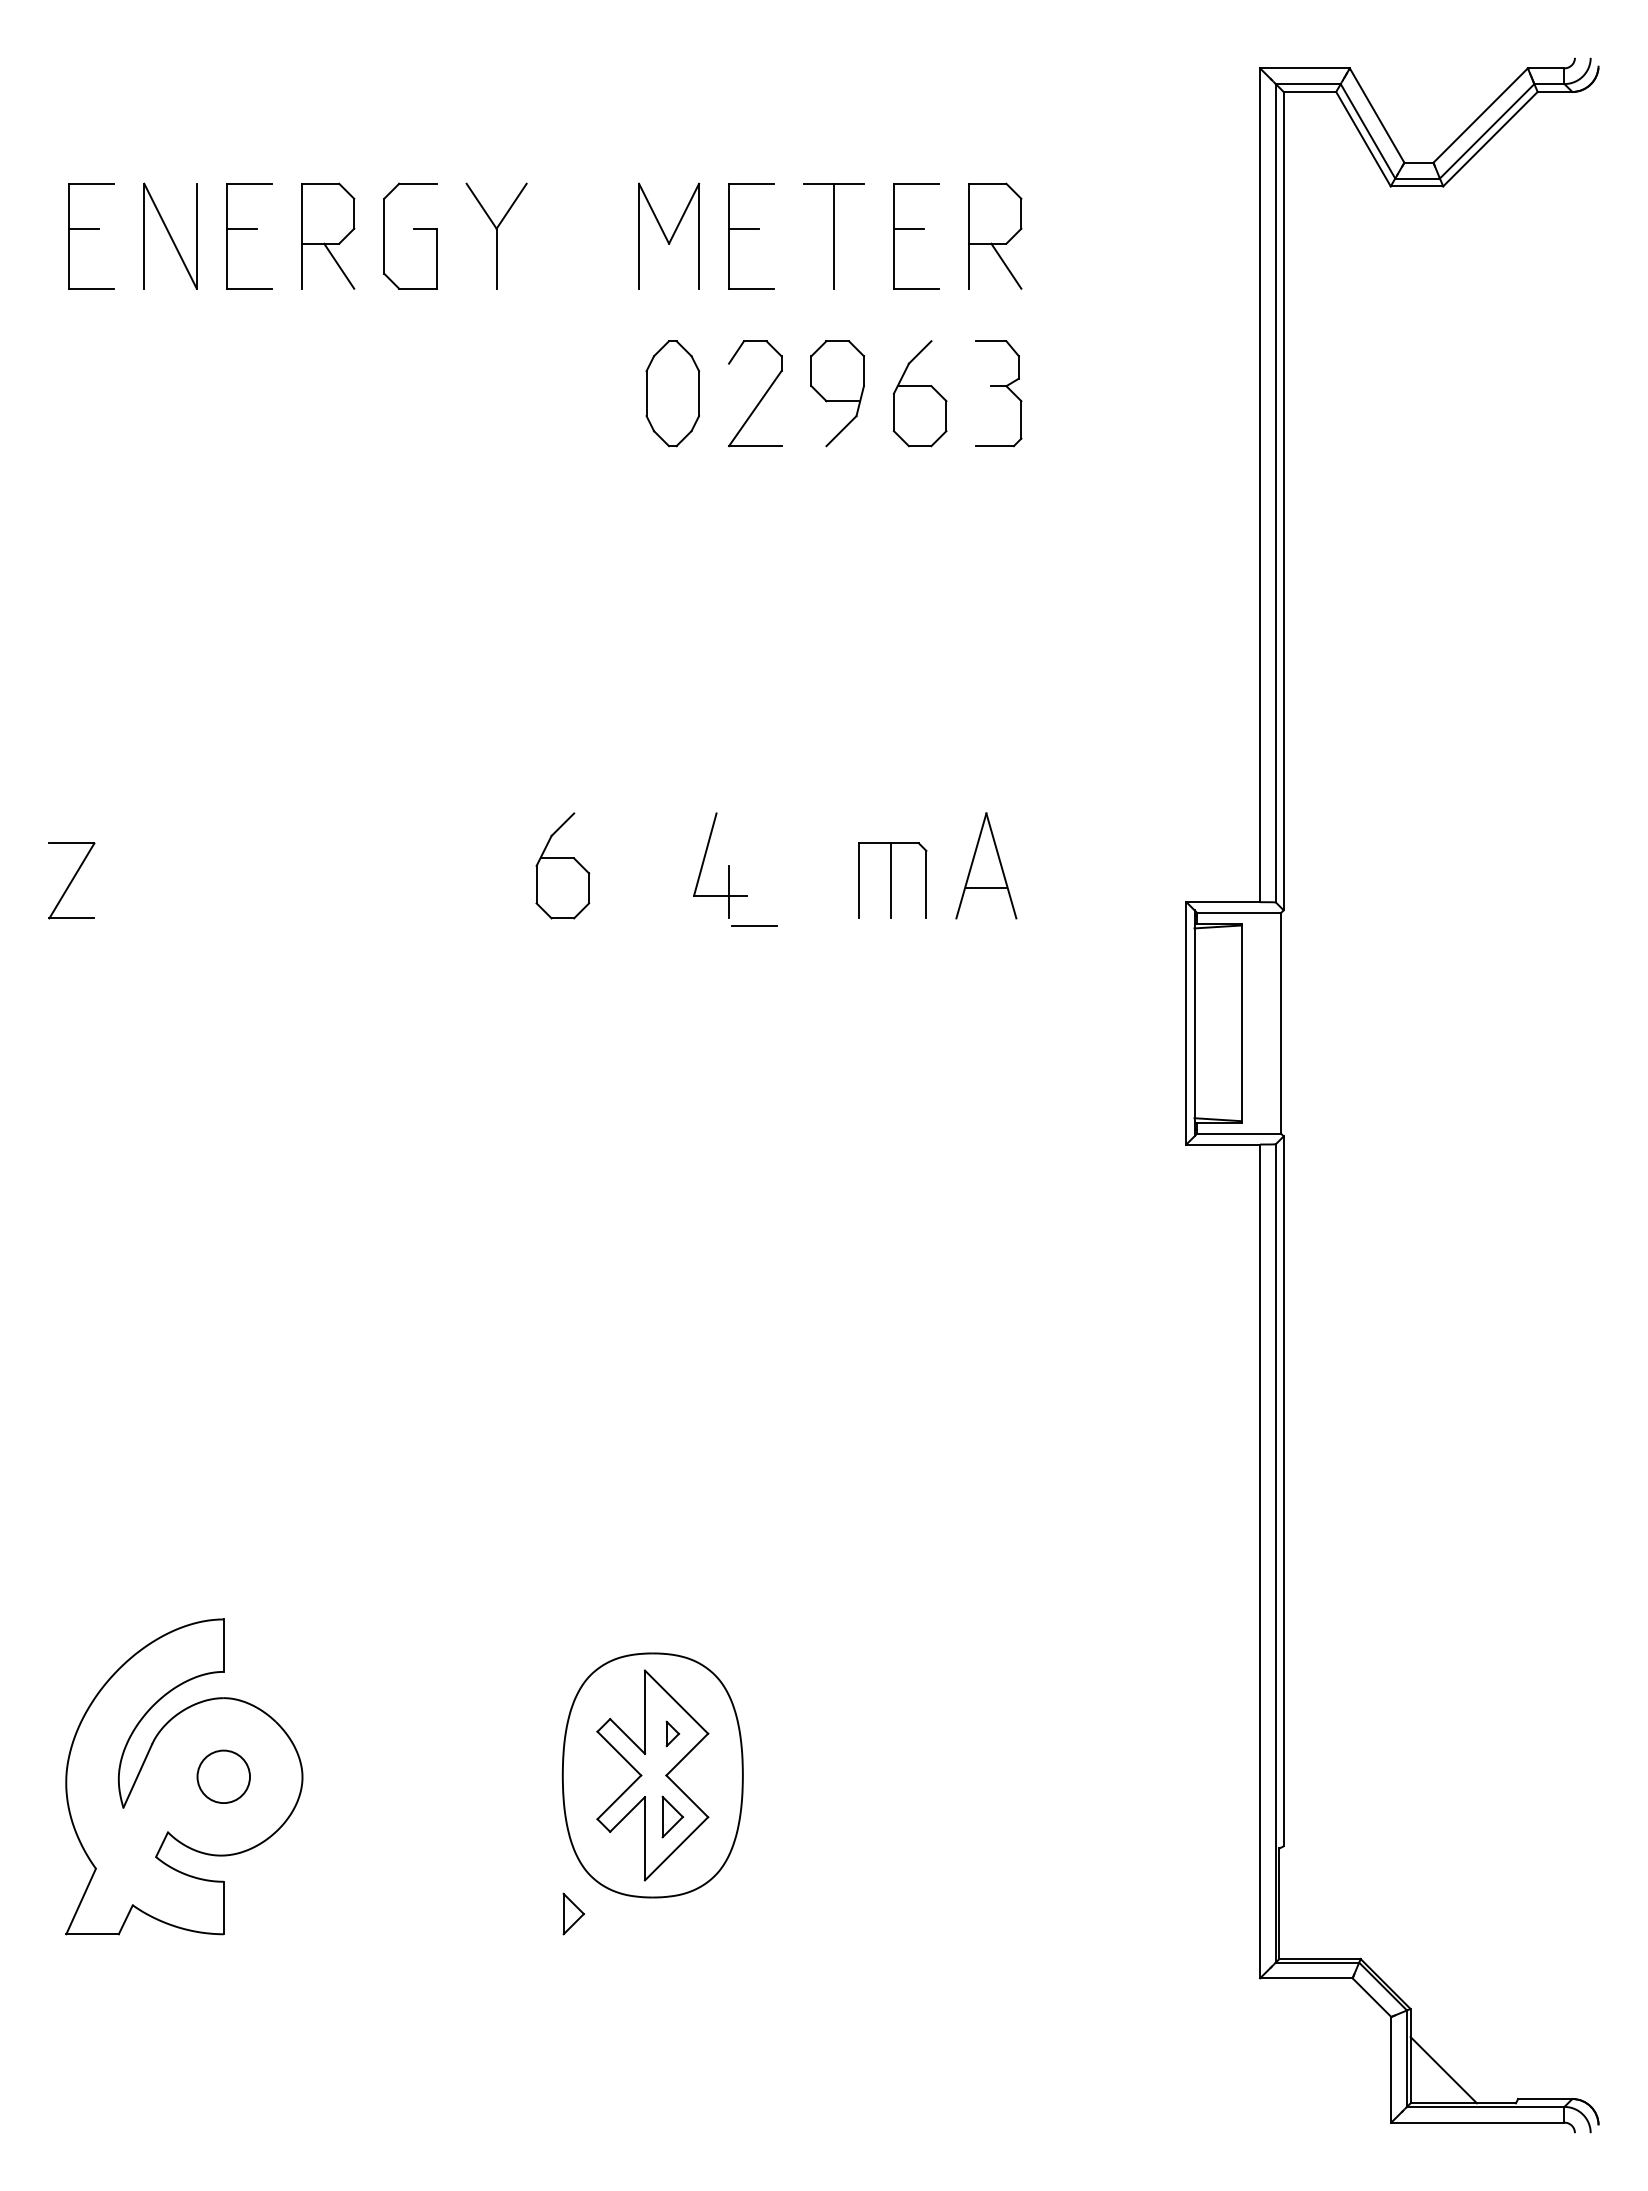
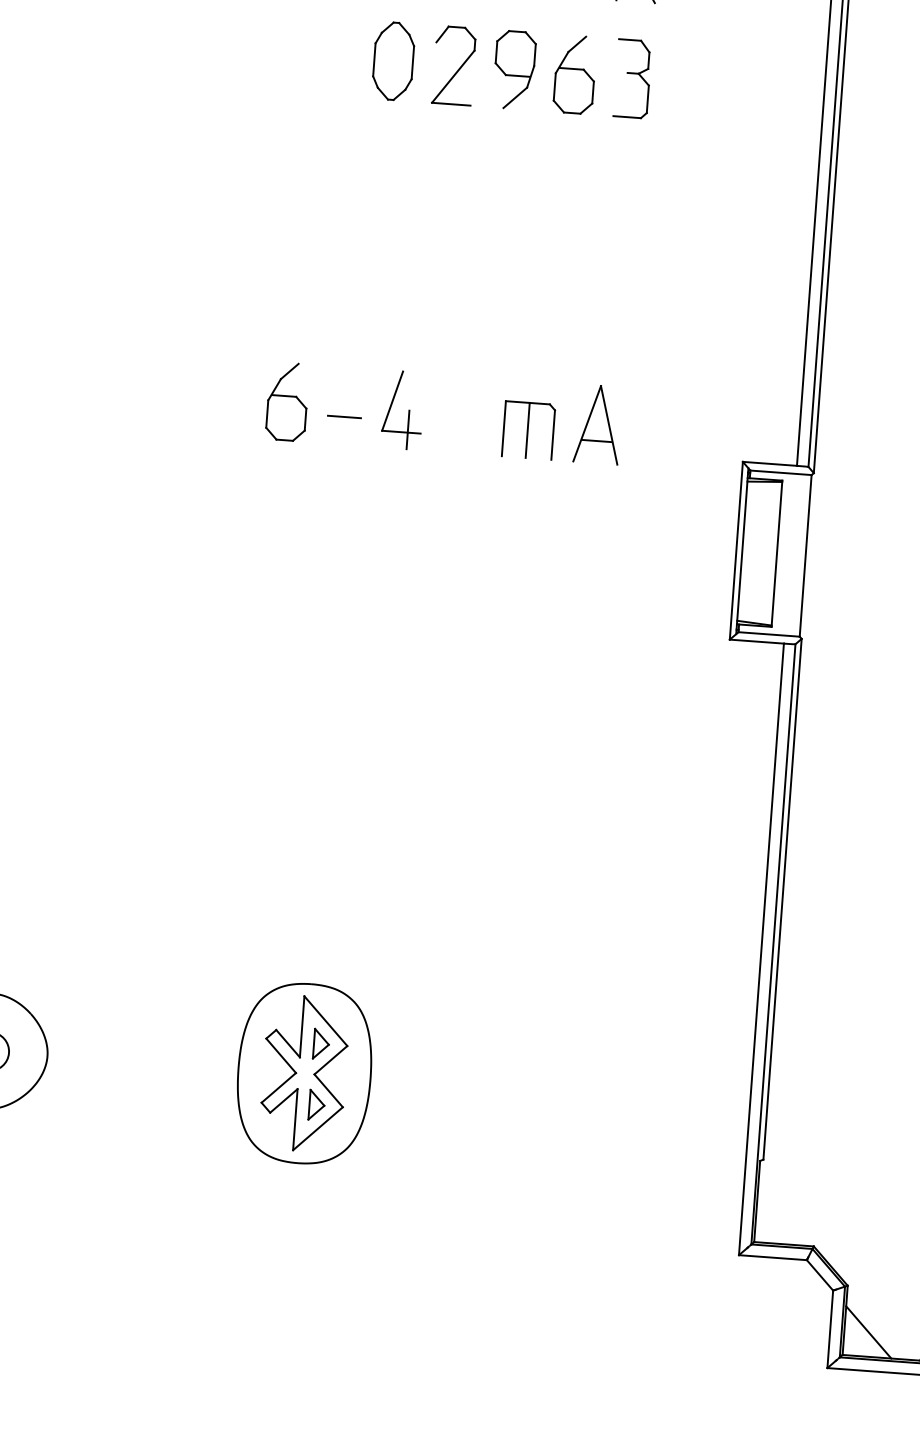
line: (754, 925) -> (344, 416), moved
part: (672, 1733) -> (321, 1043), size x1.67
part: (573, 1913) -> (238, 1170), removed

